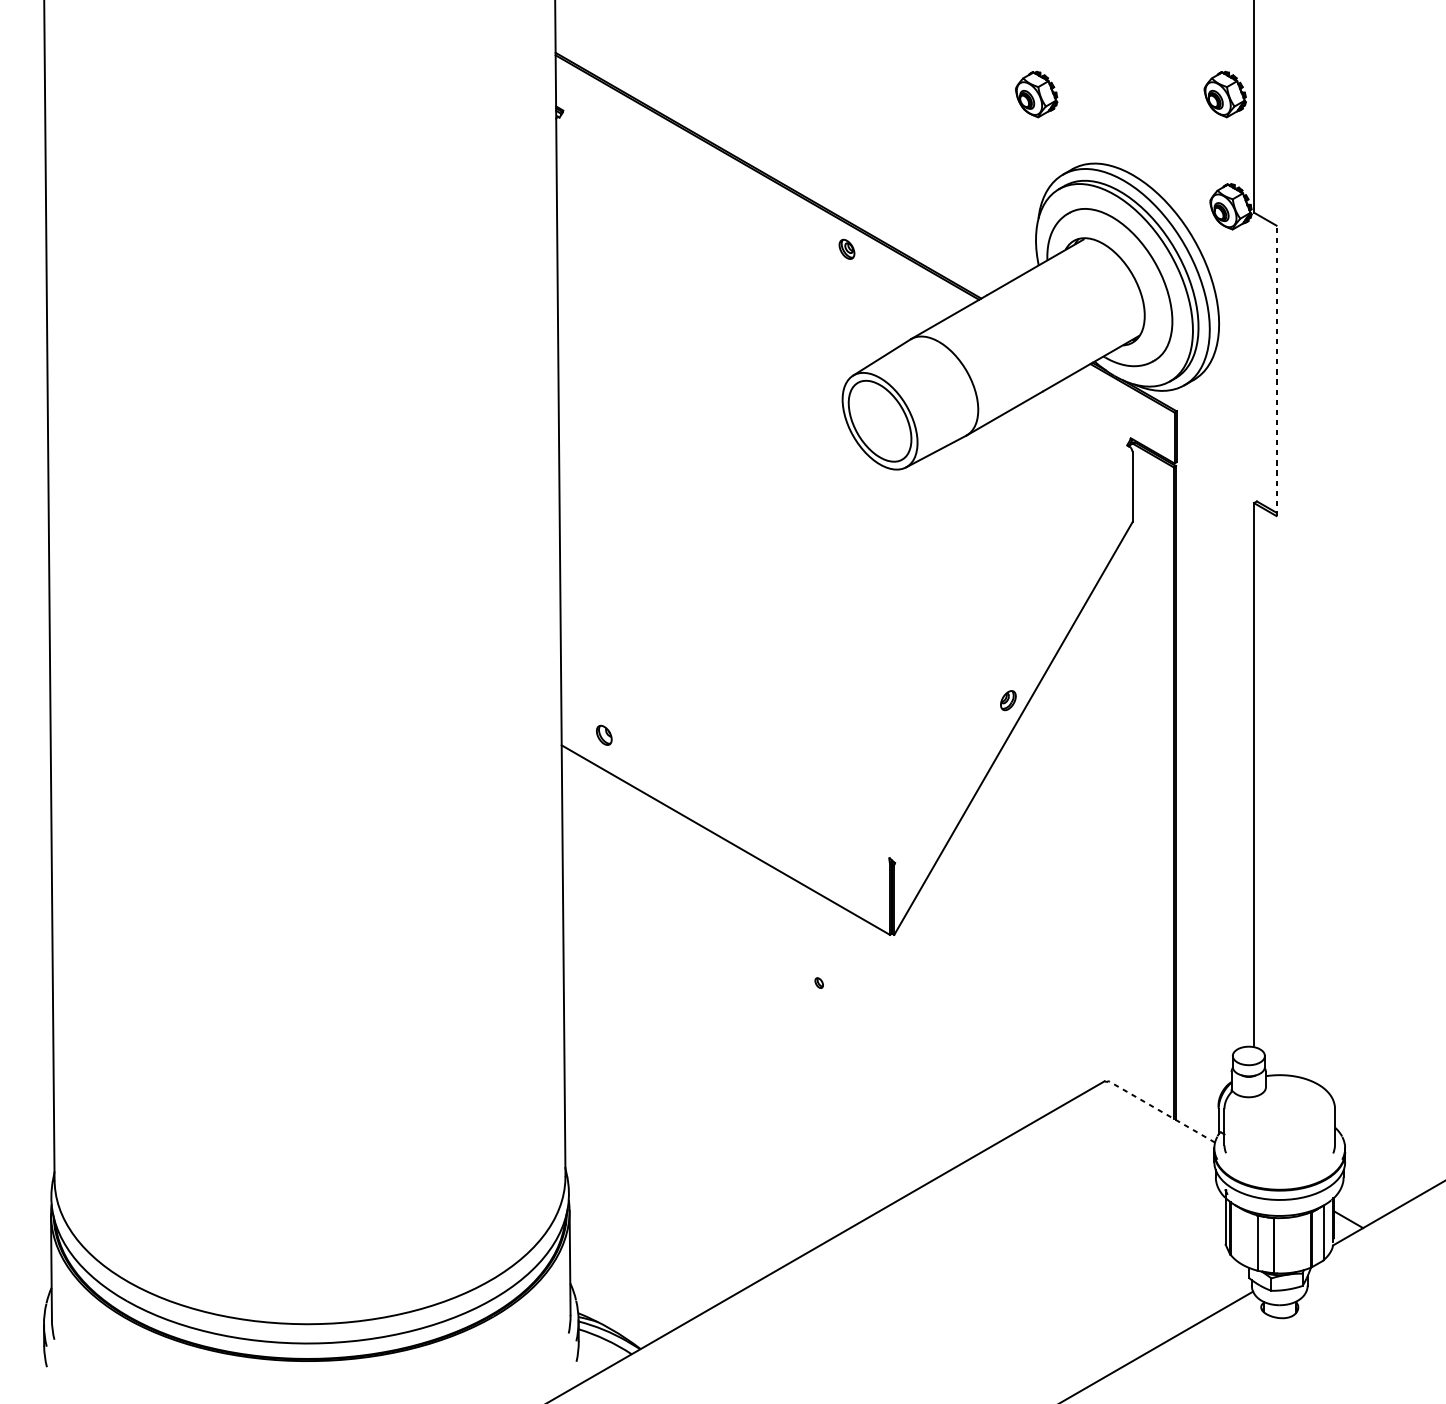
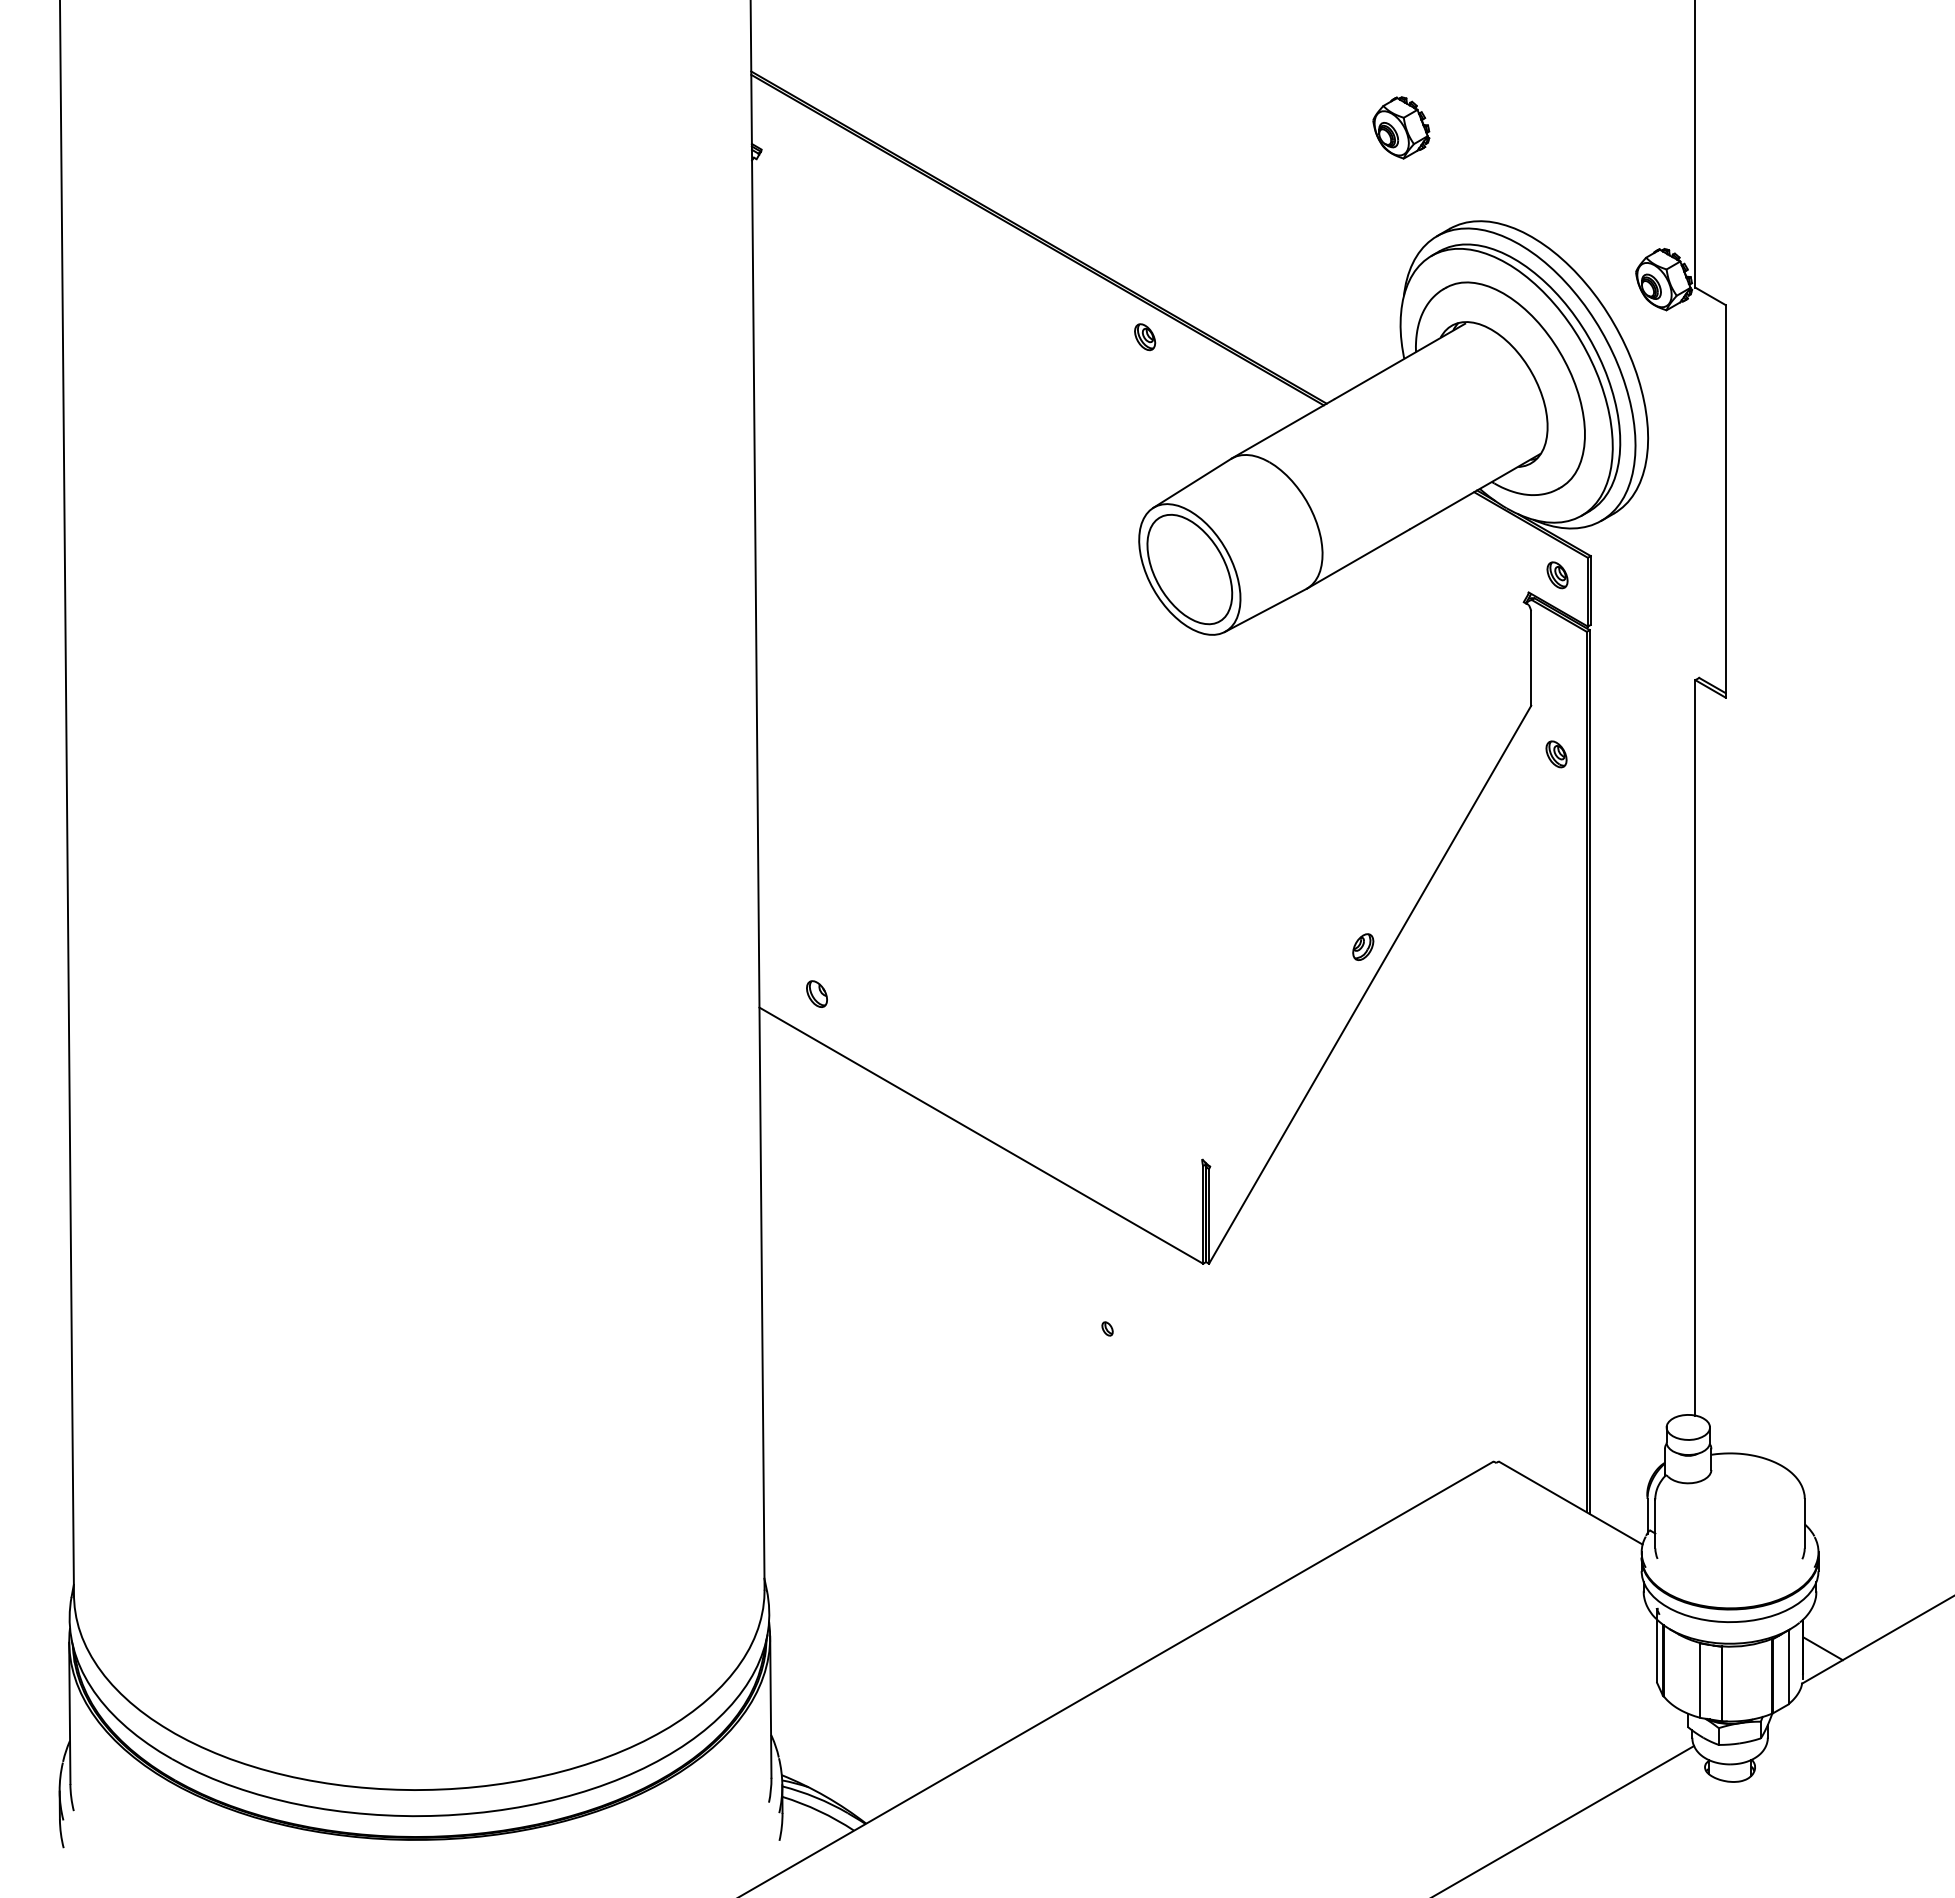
part: (1225, 94) -> (1656, 127), removed
line: (1276, 370) -> (1725, 500), dashed -> solid
part: (1152, 425) -> (1557, 575), added
part: (1151, 558) -> (1556, 754), added
line: (1162, 1112) -> (1571, 1503), dashed -> solid

